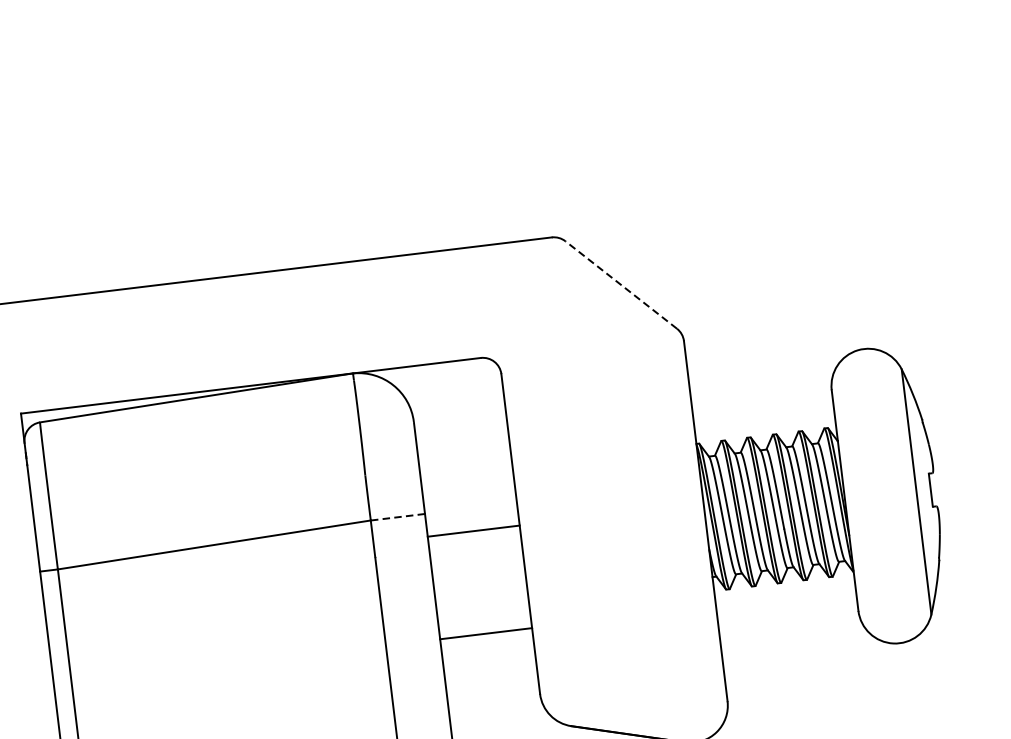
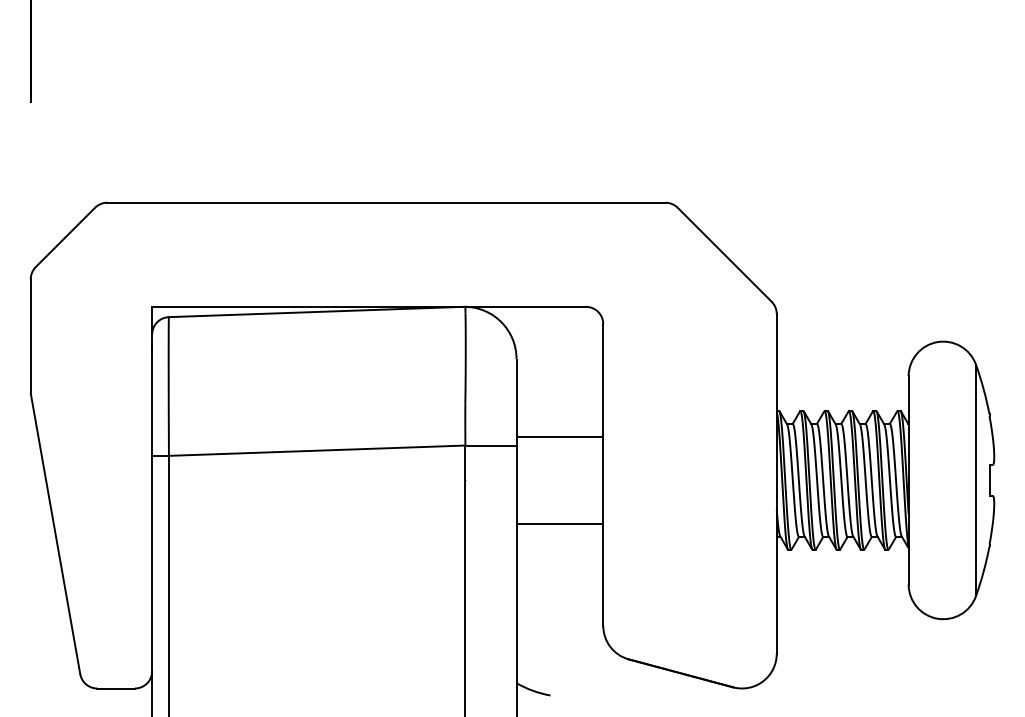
line: (620, 284) -> (724, 254), dashed -> solid
line: (397, 517) -> (490, 445), dashed -> solid
line: (473, 531) -> (559, 437), moved
line: (485, 633) -> (559, 523), moved

